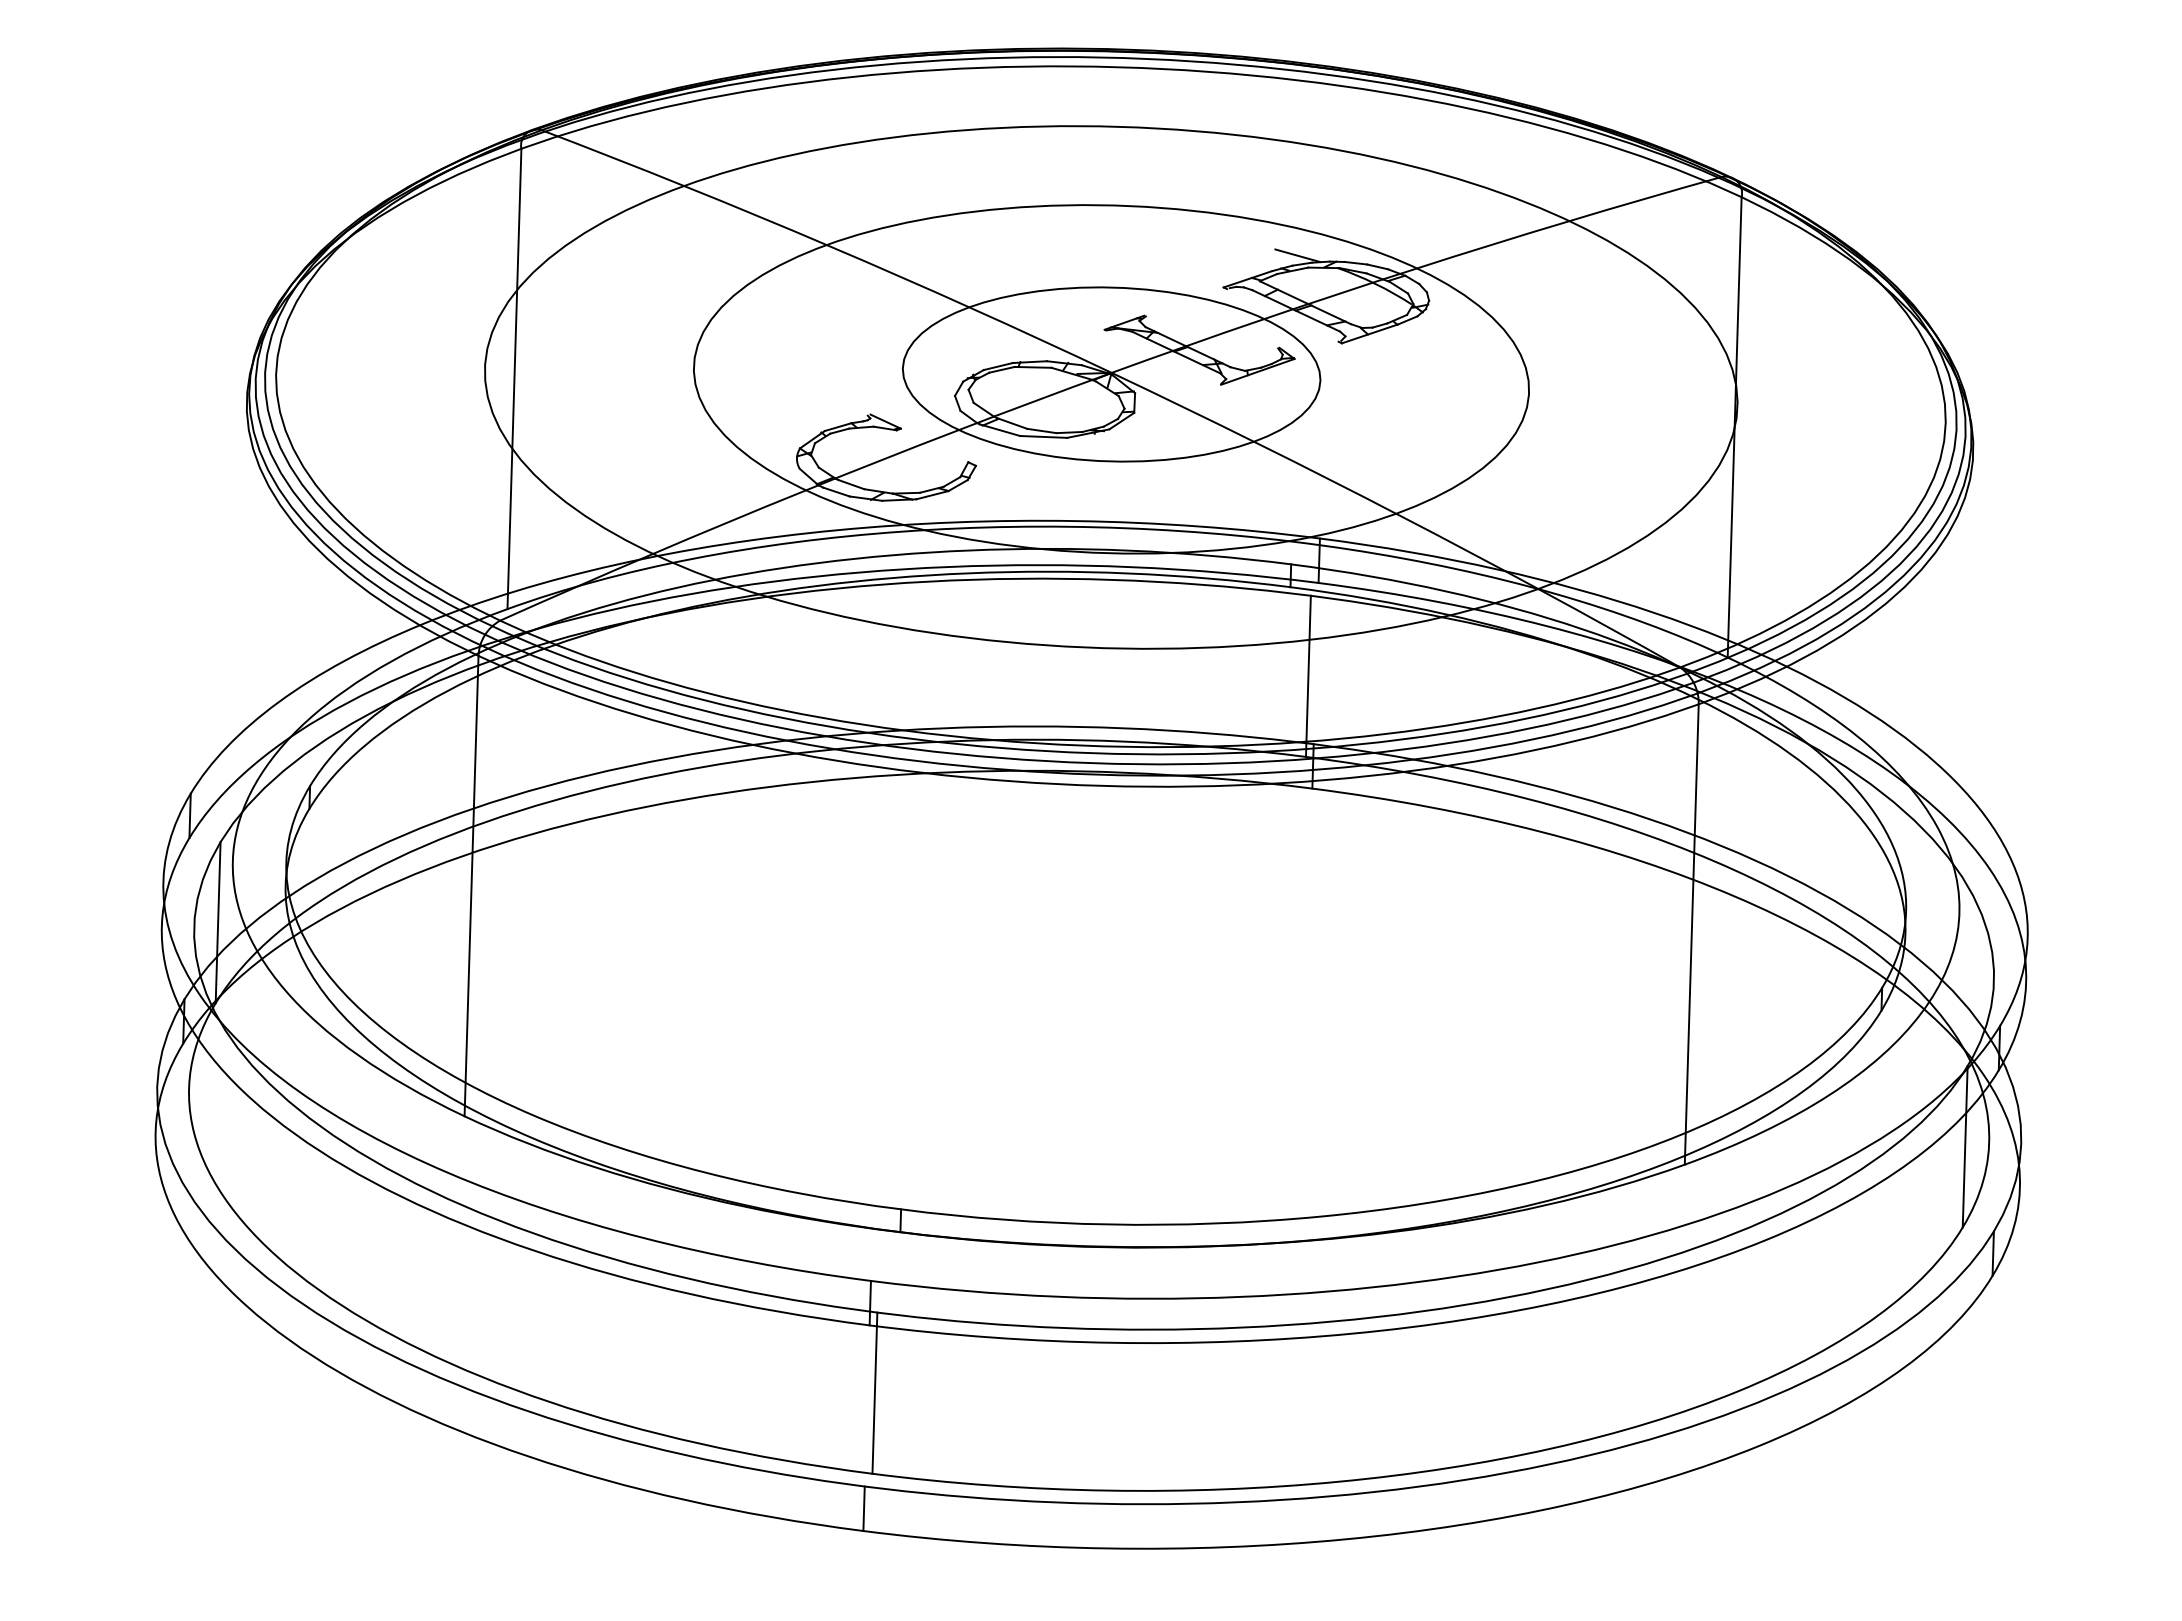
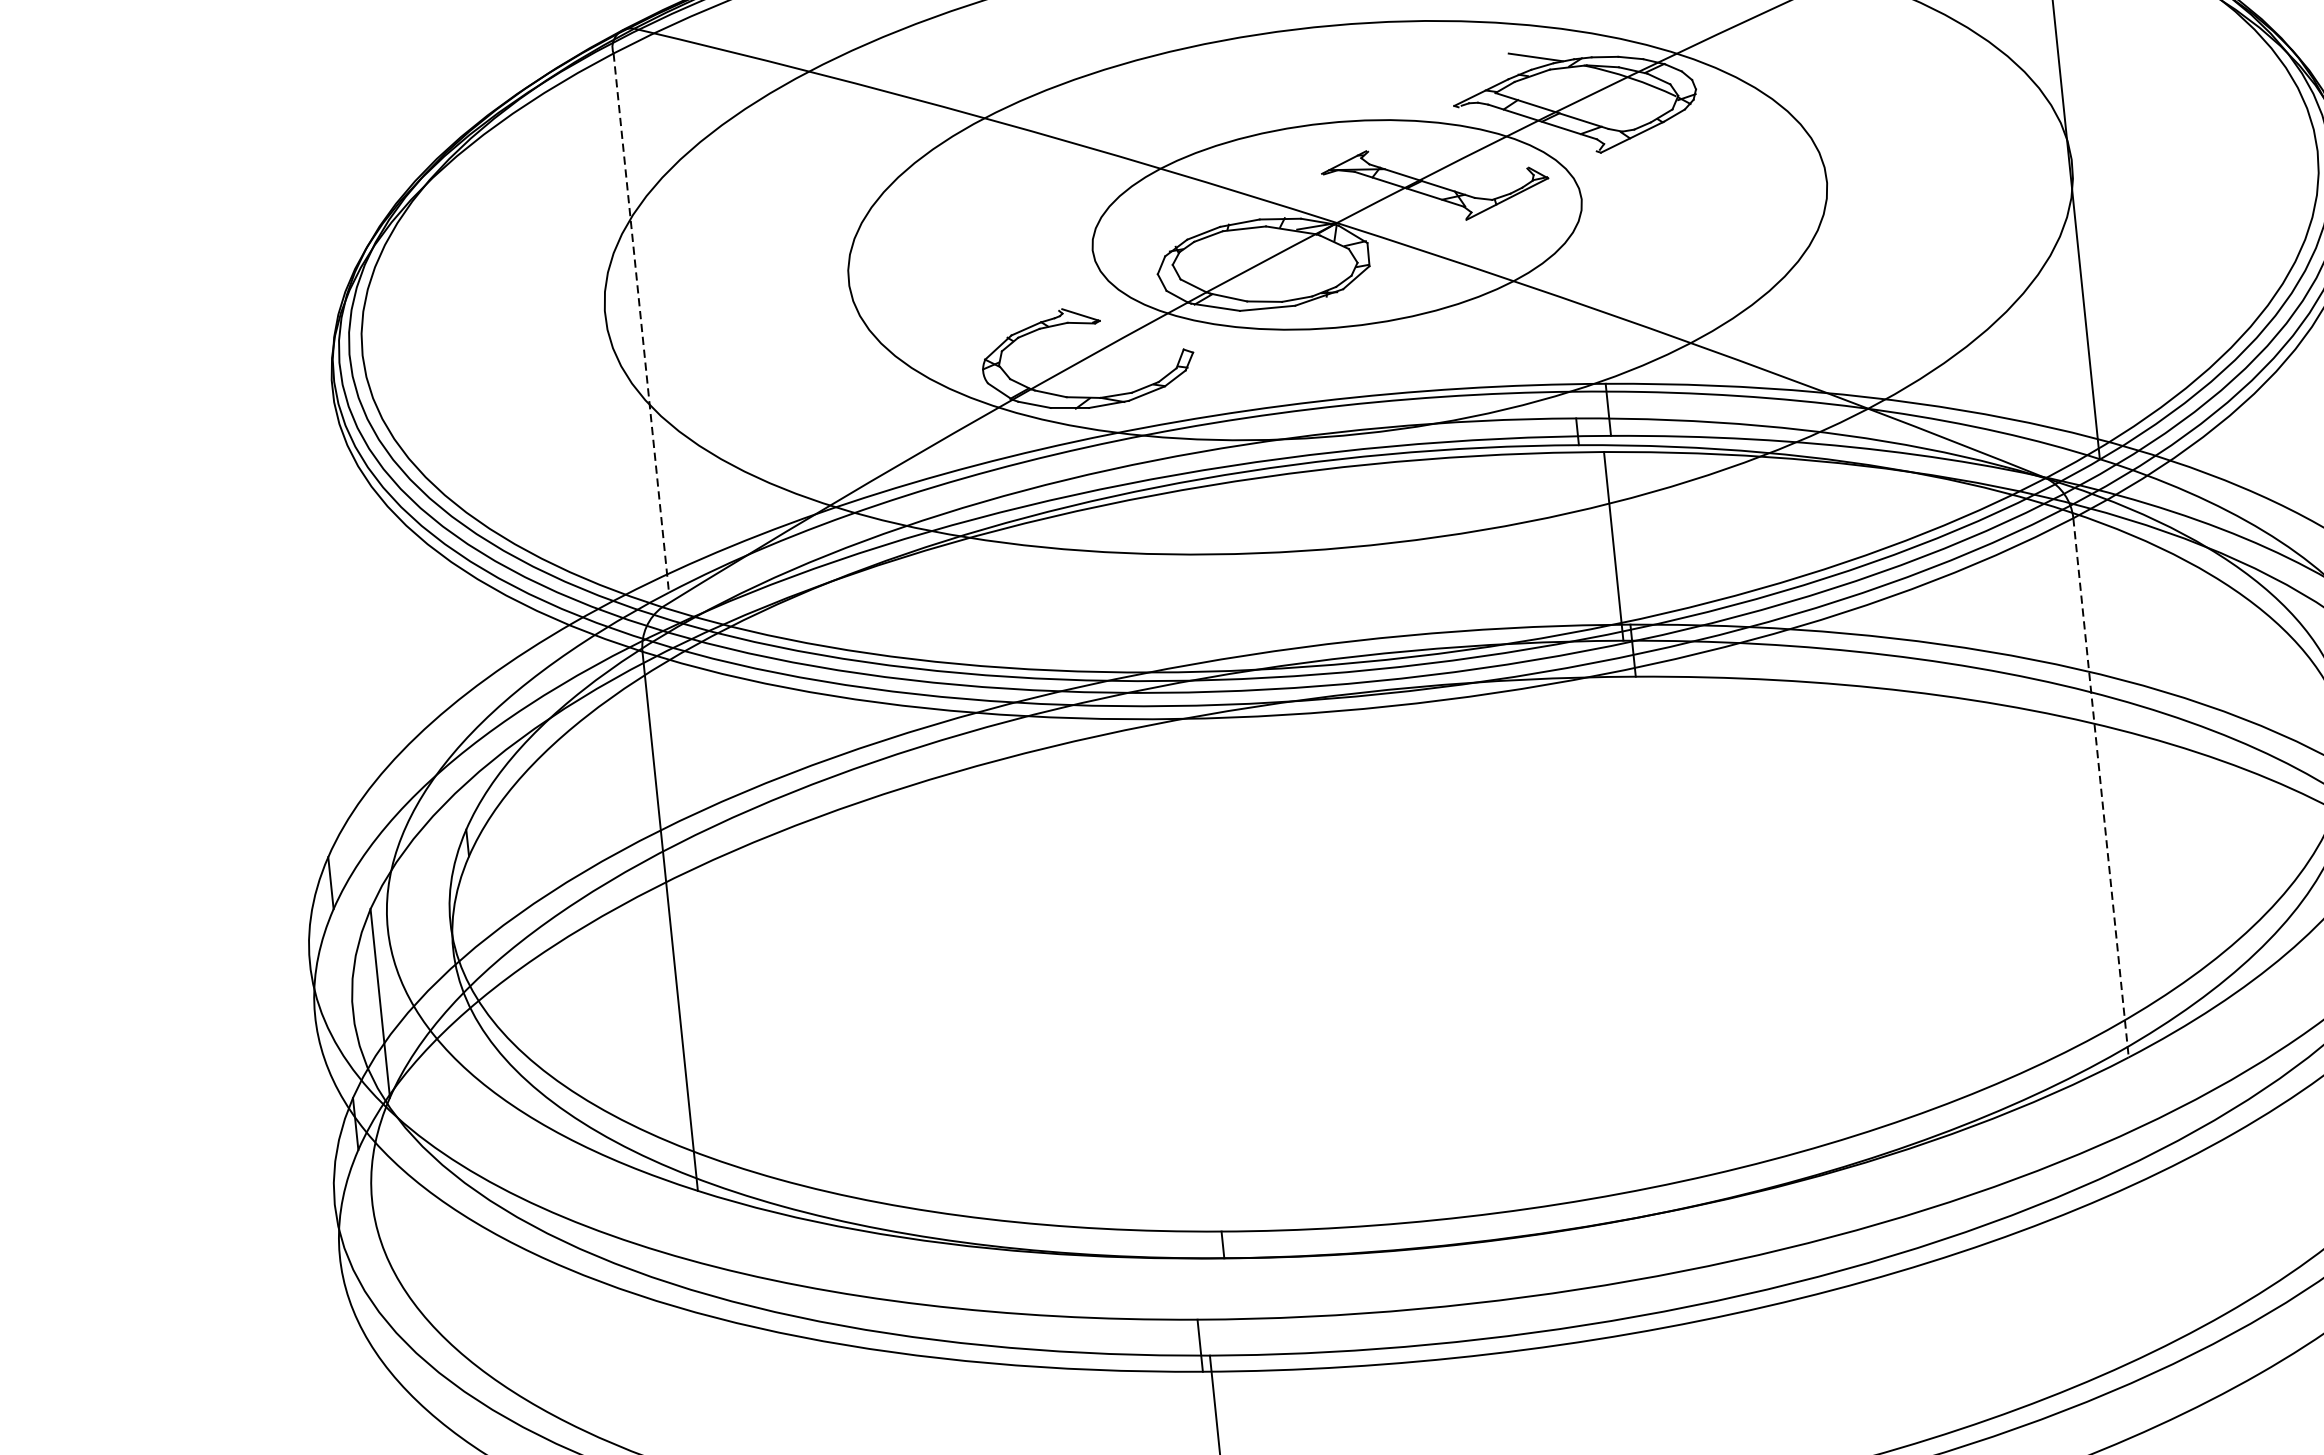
line: (514, 379) -> (641, 323), solid -> dashed
line: (1691, 935) -> (2100, 789), solid -> dashed

